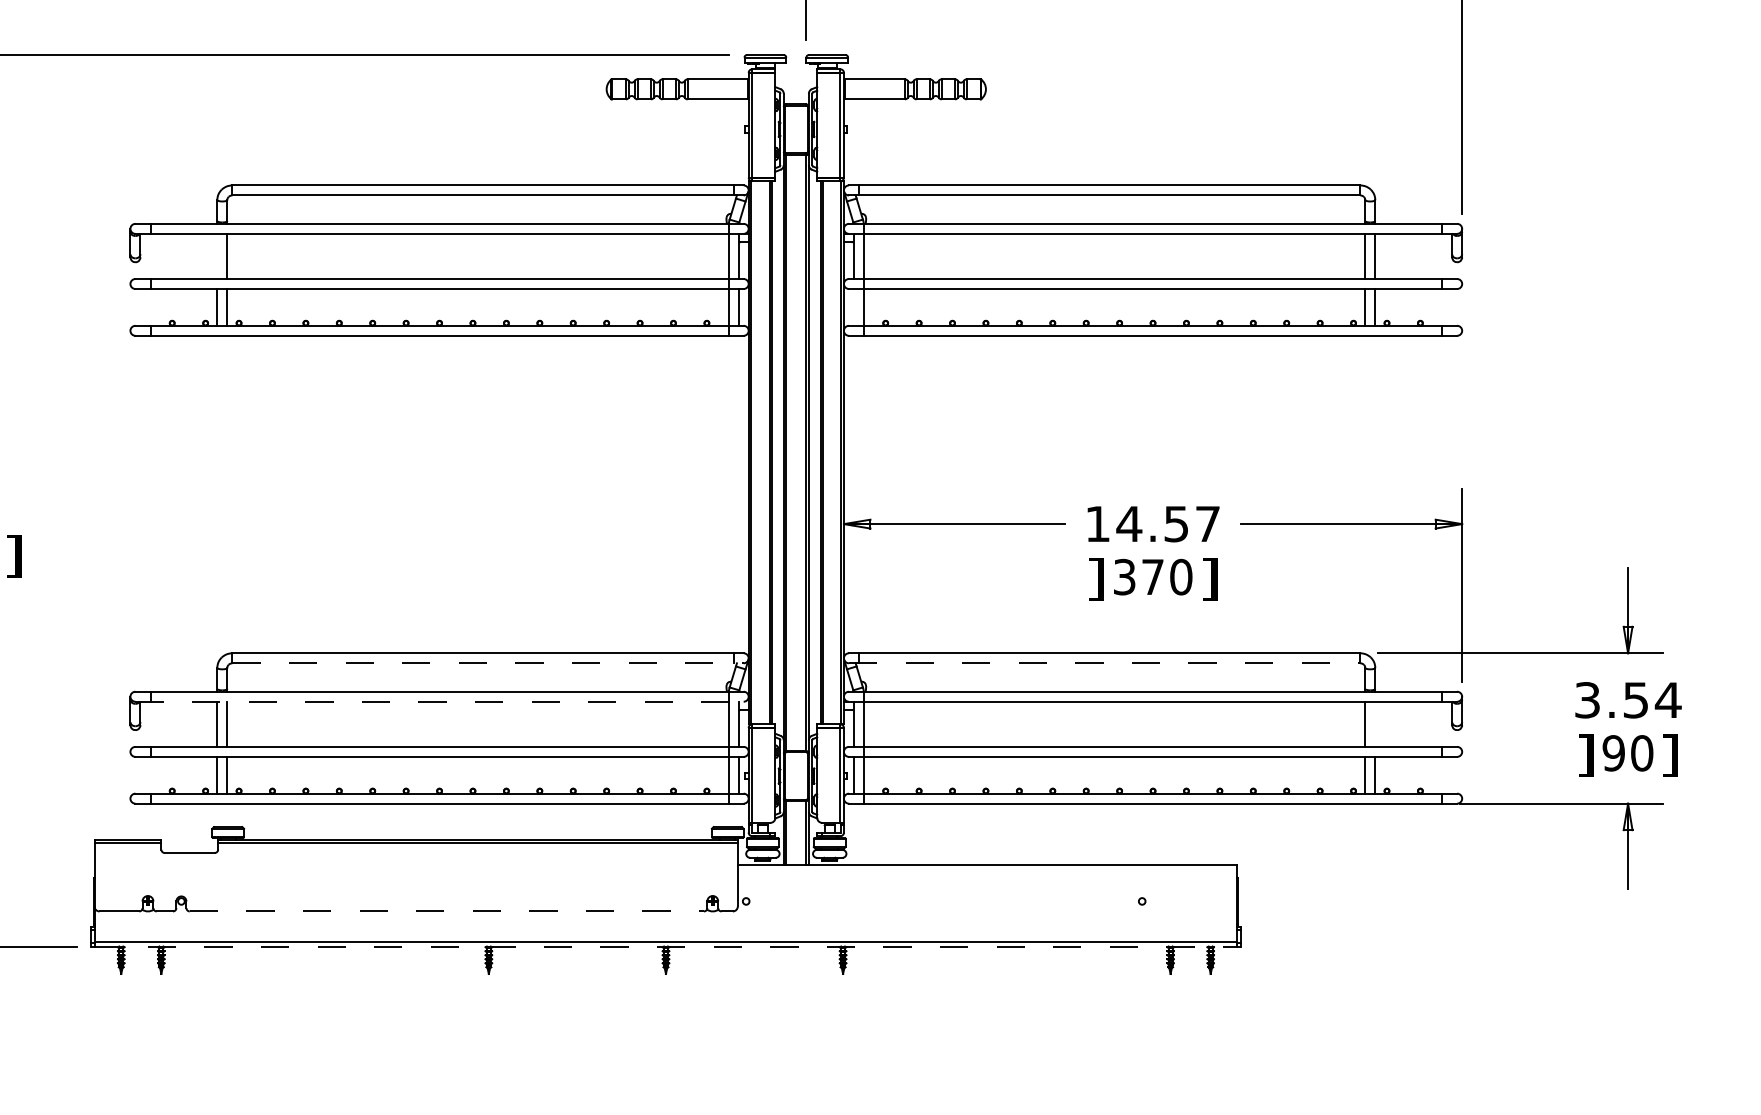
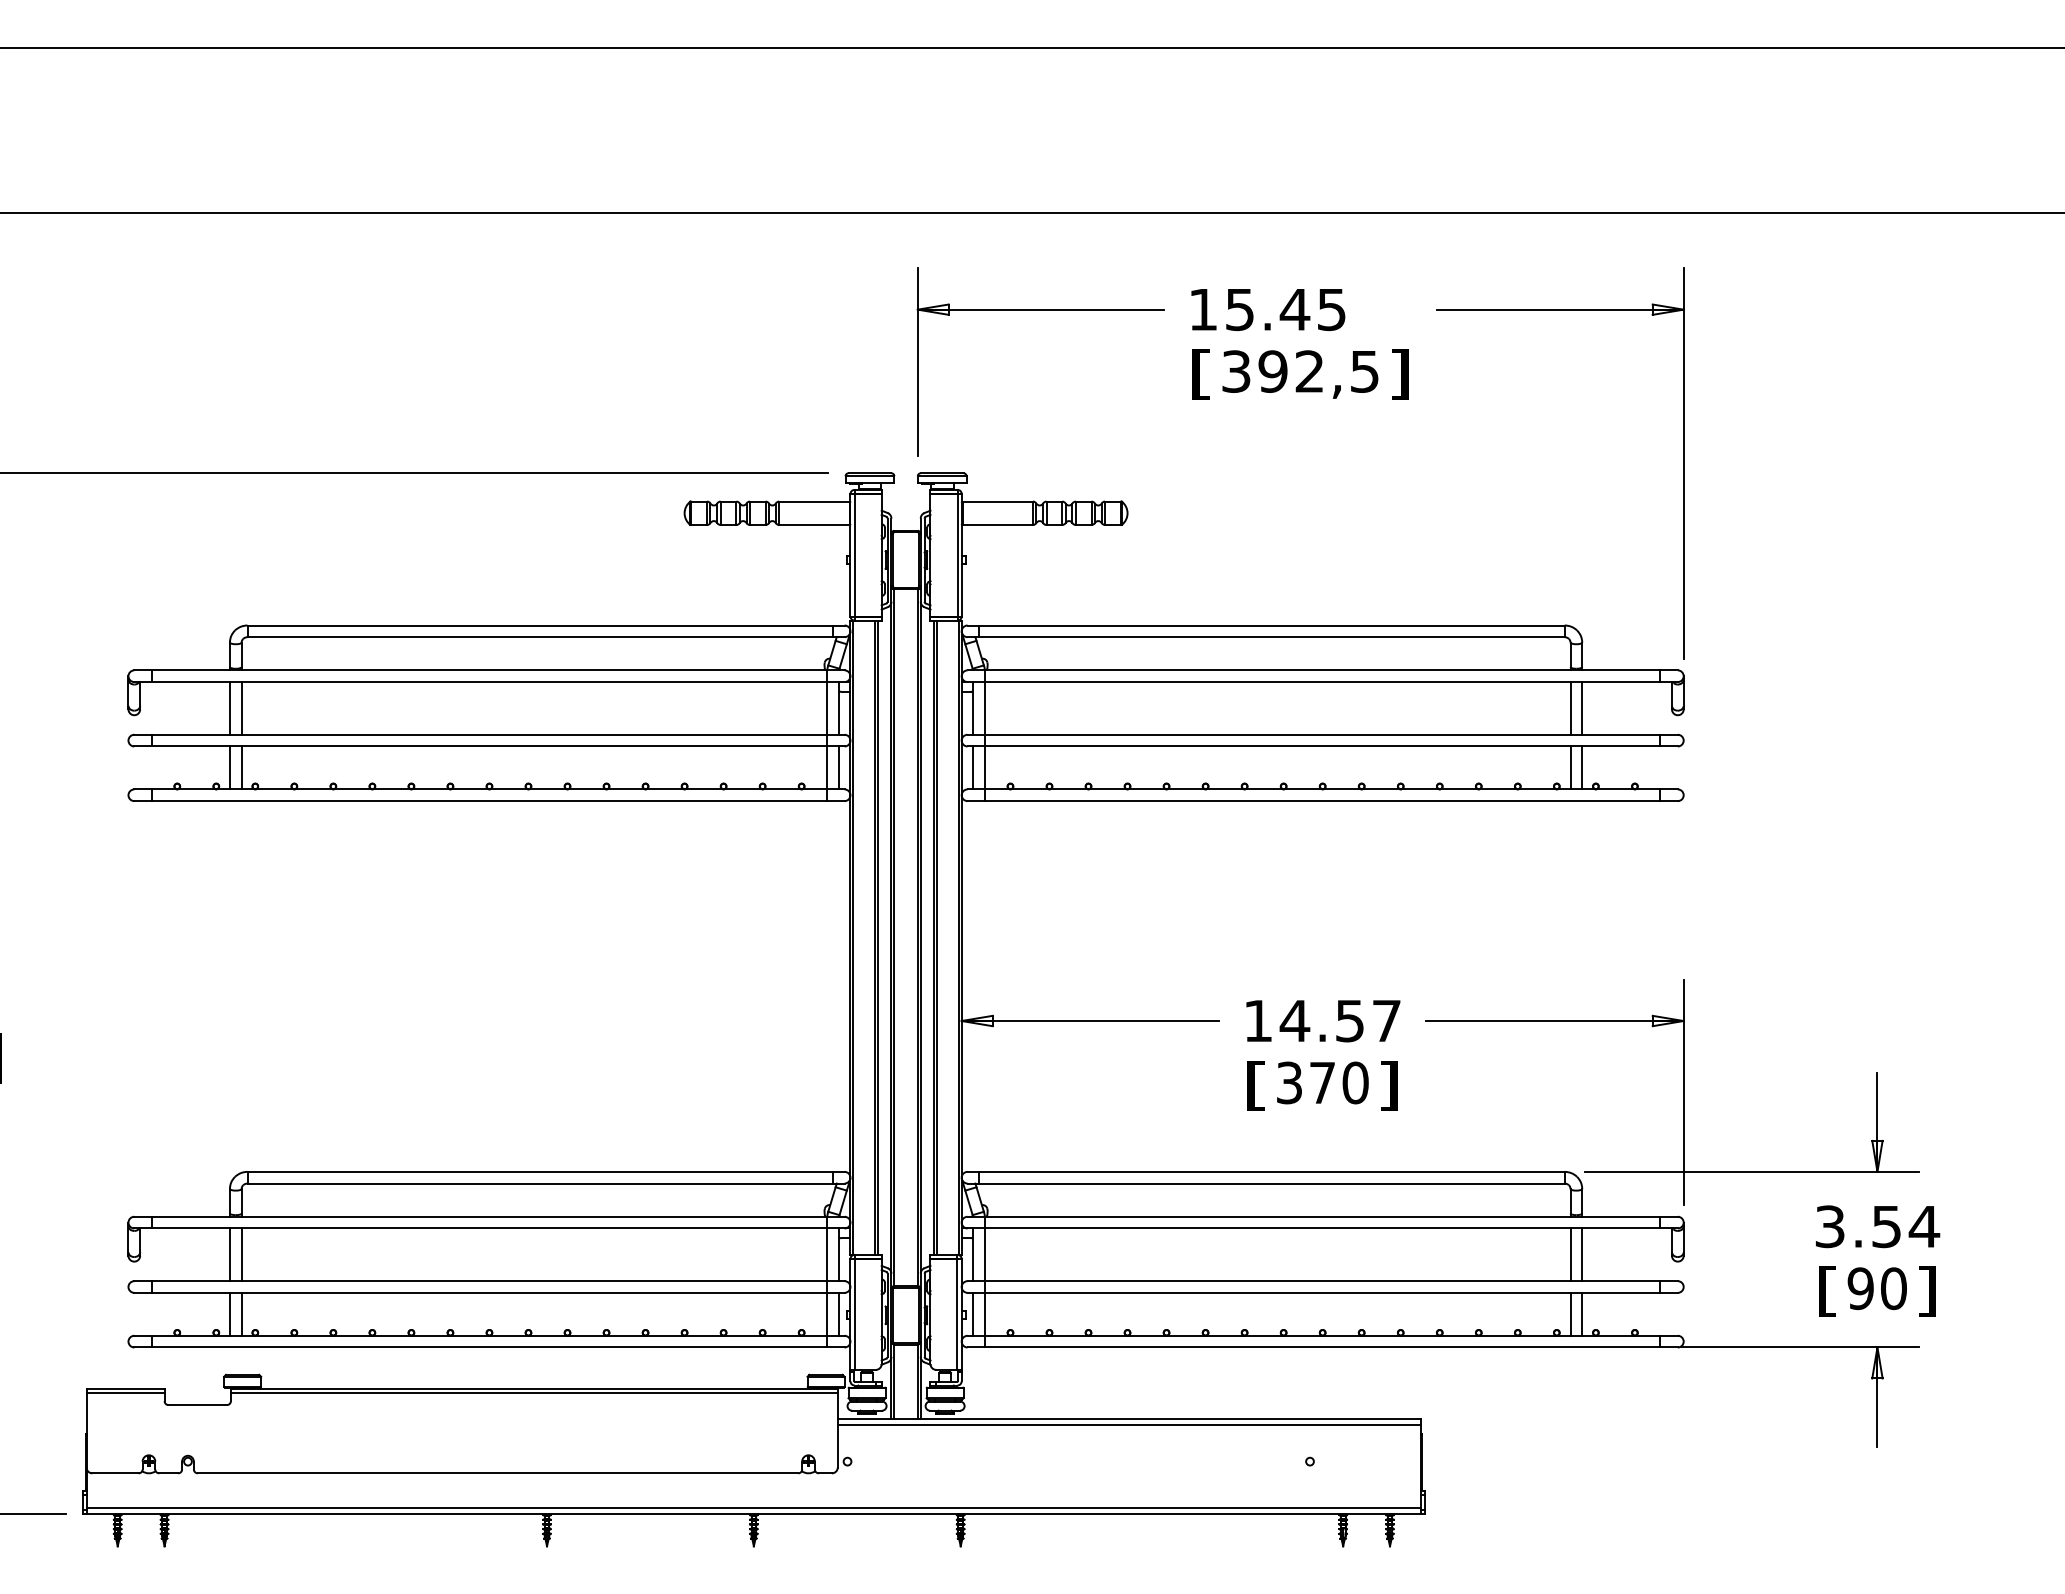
line: (216, 256) -> (229, 708), added
line: (854, 307) -> (973, 767), added
text: (1096, 579) -> (1256, 1085), ] -> [
line: (488, 663) -> (546, 1183), dashed -> solid
line: (1104, 663) -> (1266, 1183), dashed -> solid
line: (442, 701) -> (492, 1228), dashed -> solid
line: (1375, 724) -> (1582, 1254), added
text: (1585, 755) -> (1827, 1291), ] -> [
line: (987, 869) -> (1129, 1424), added
line: (447, 911) -> (498, 1473), dashed -> solid
line: (666, 946) -> (754, 1514), dashed -> solid

